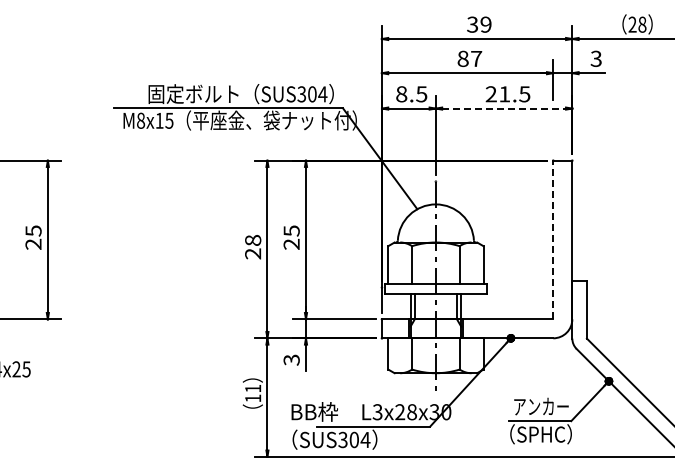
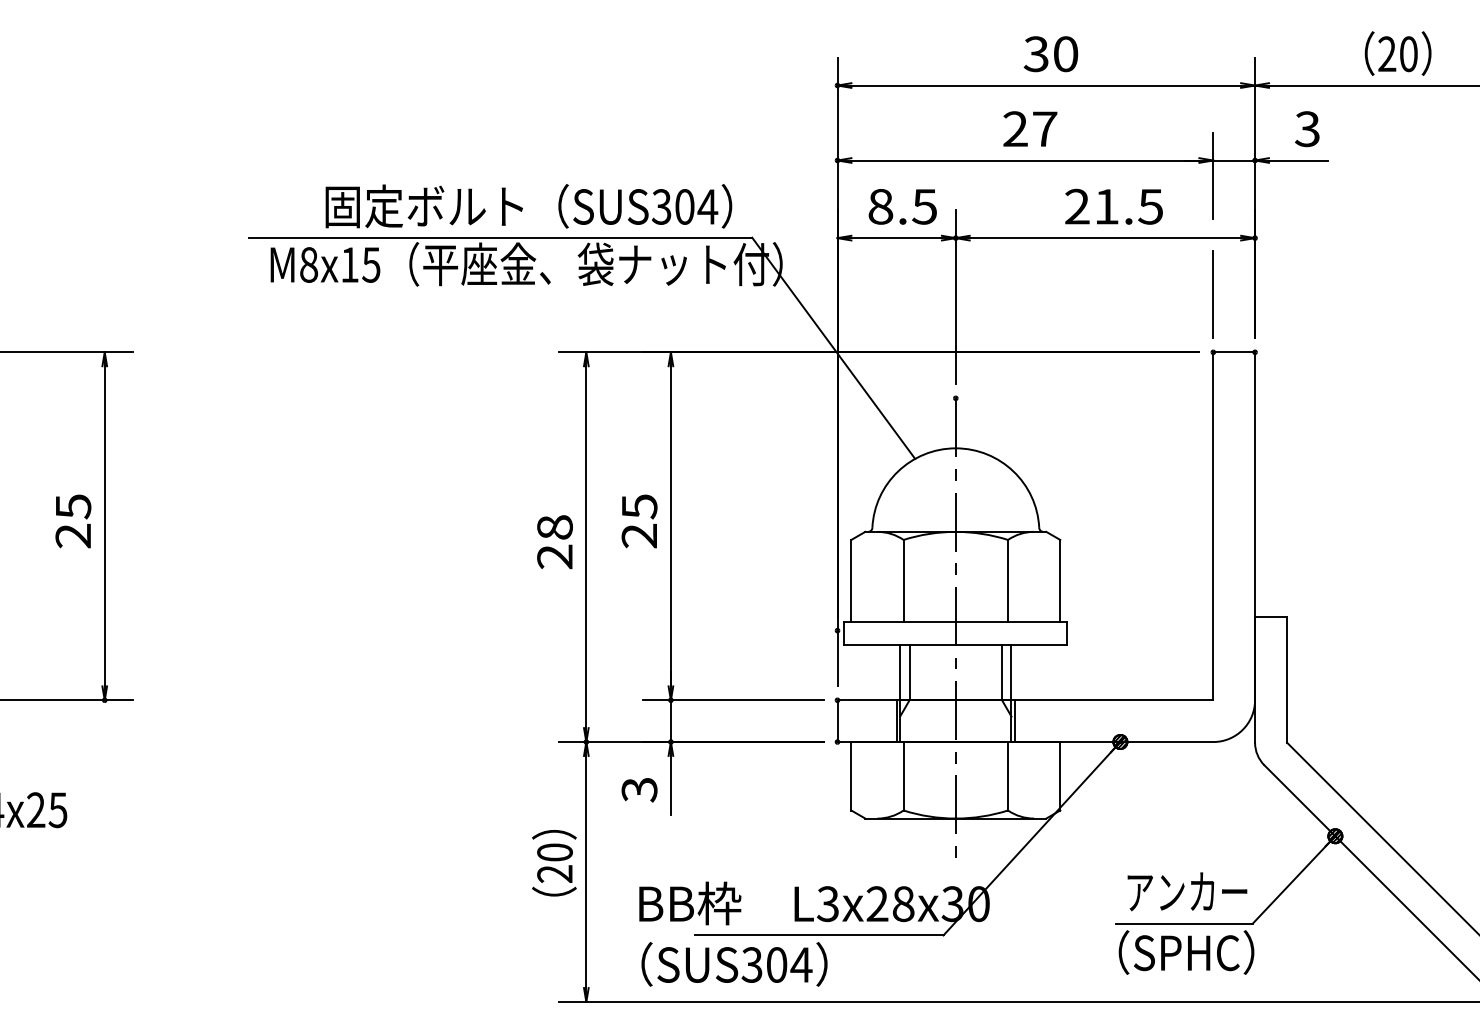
text: (485, 24) -> (1064, 53), 39 -> 30
text: (642, 24) -> (1408, 53), 28 -> 20
text: (462, 58) -> (1014, 128), 87 -> 27
line: (504, 108) -> (1106, 237), dashed -> solid
line: (553, 134) -> (1213, 294), added
line: (553, 239) -> (1213, 525), dashed -> solid
text: (253, 393) -> (555, 863), 11 -> 20

